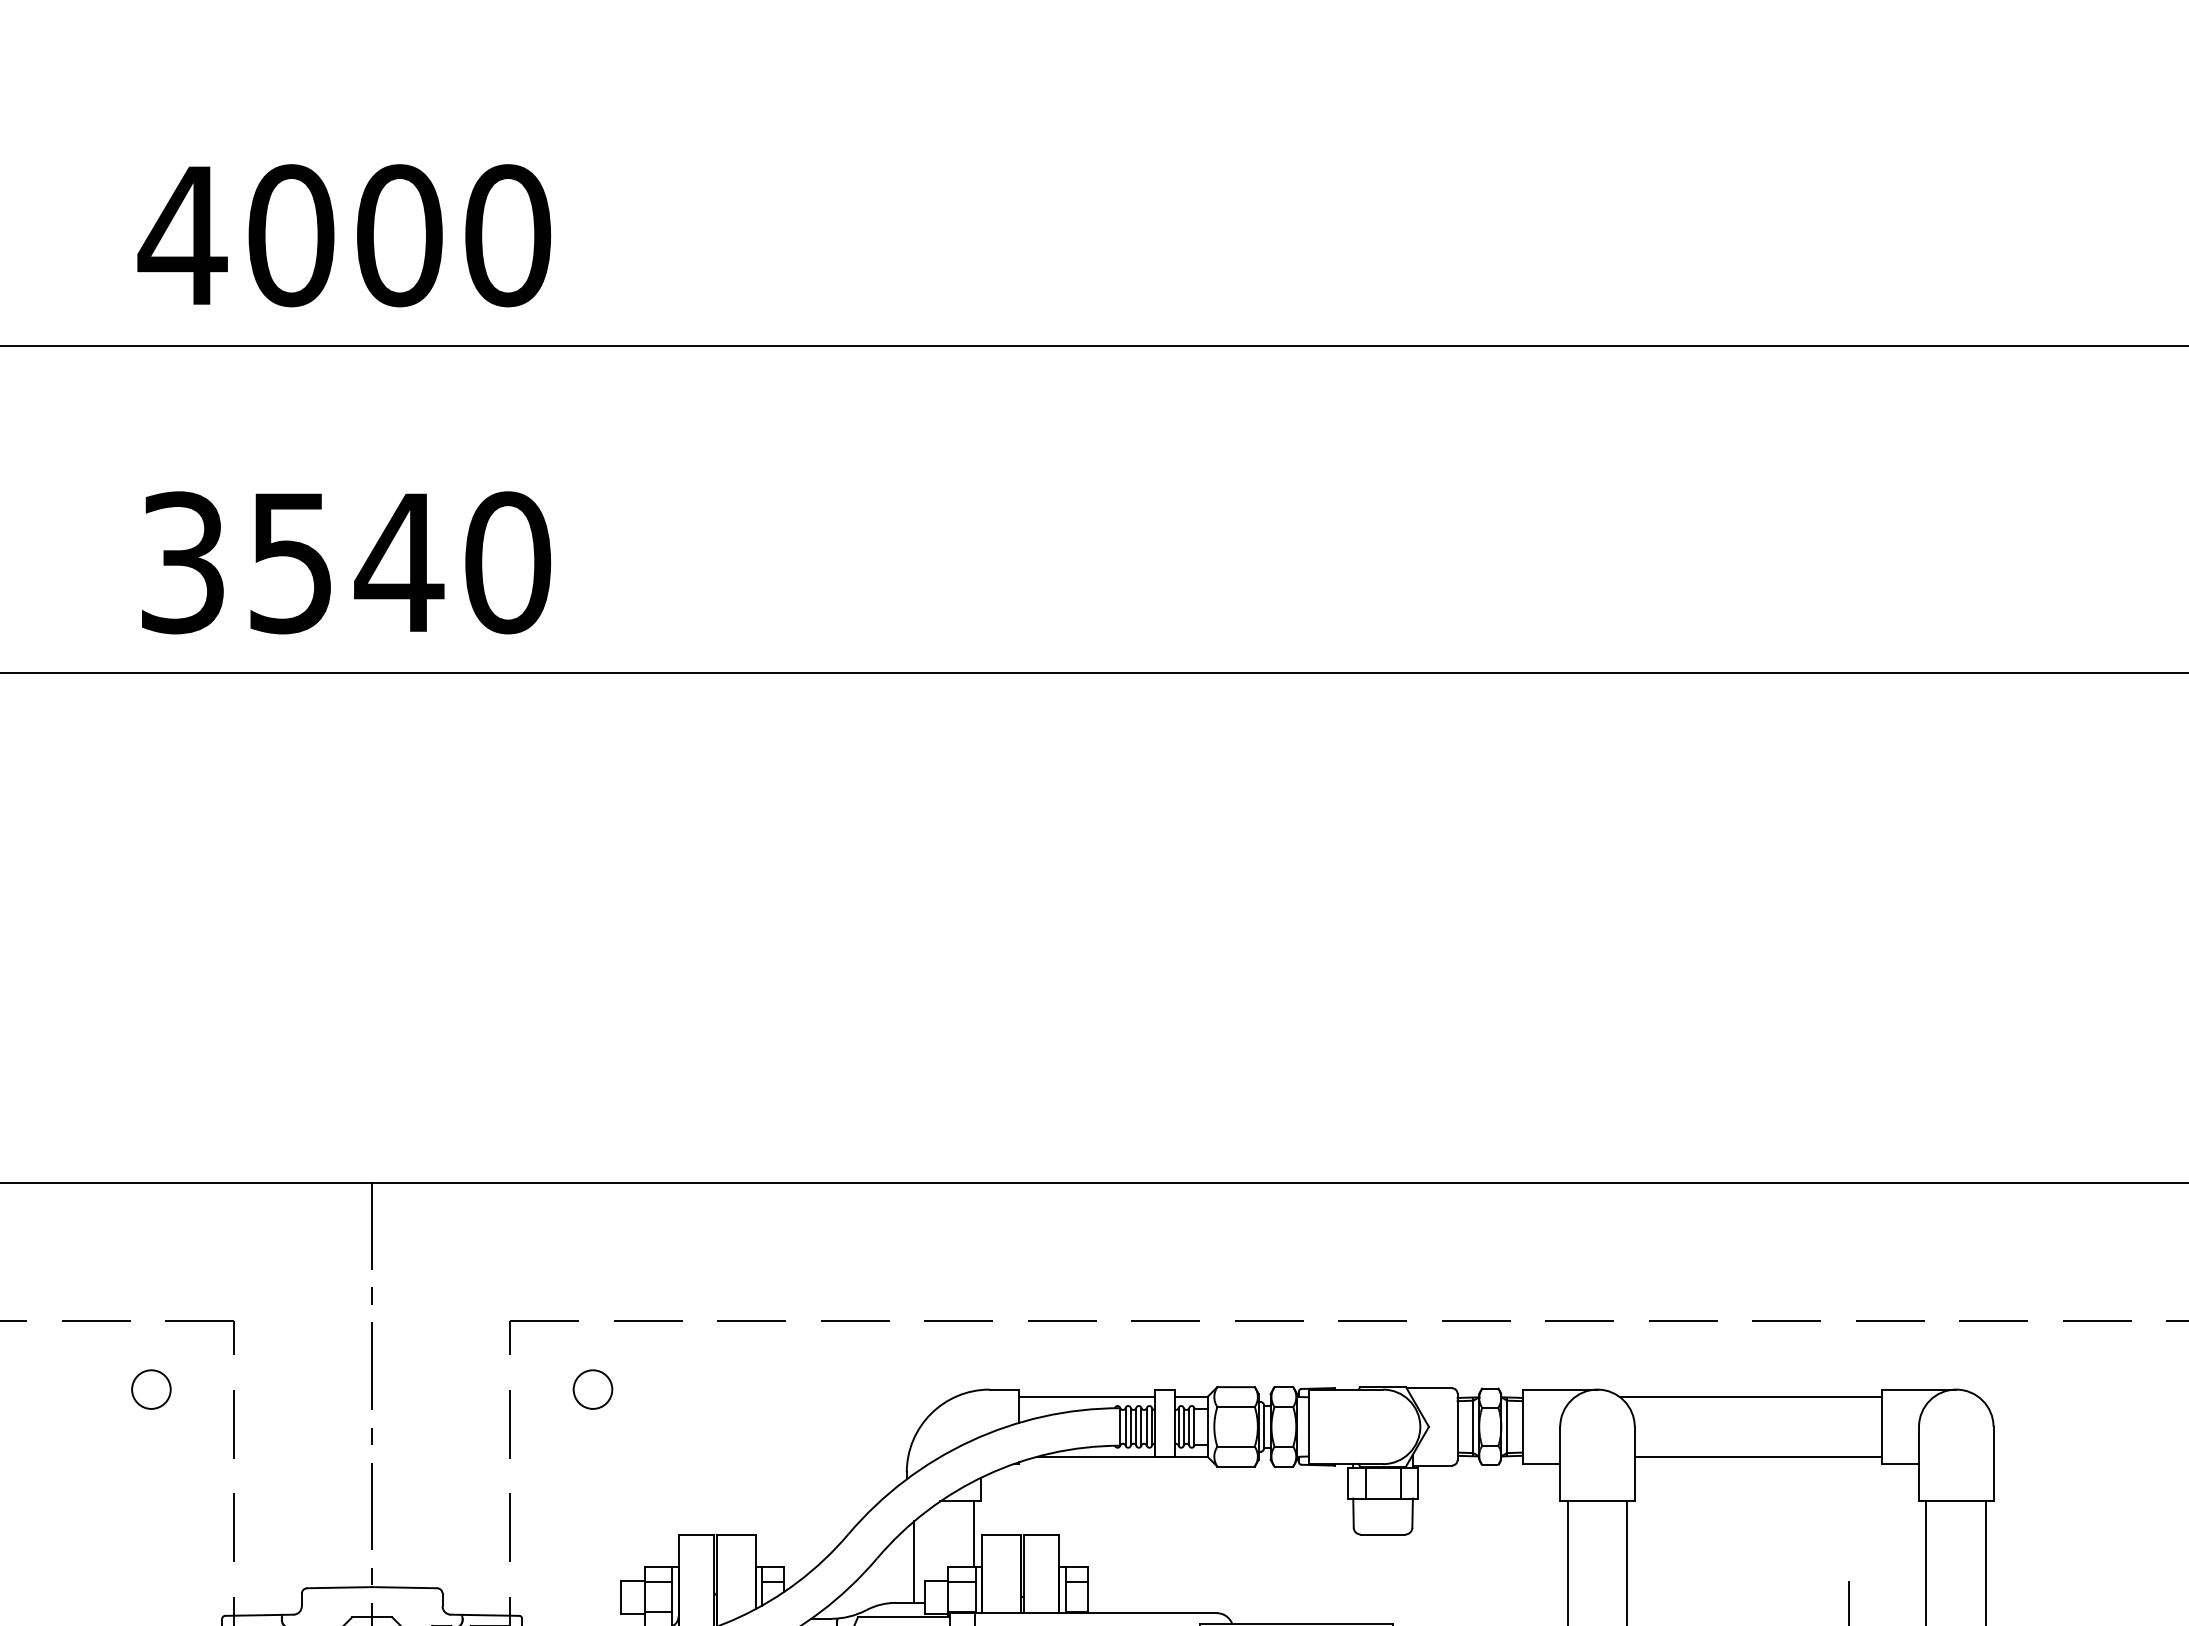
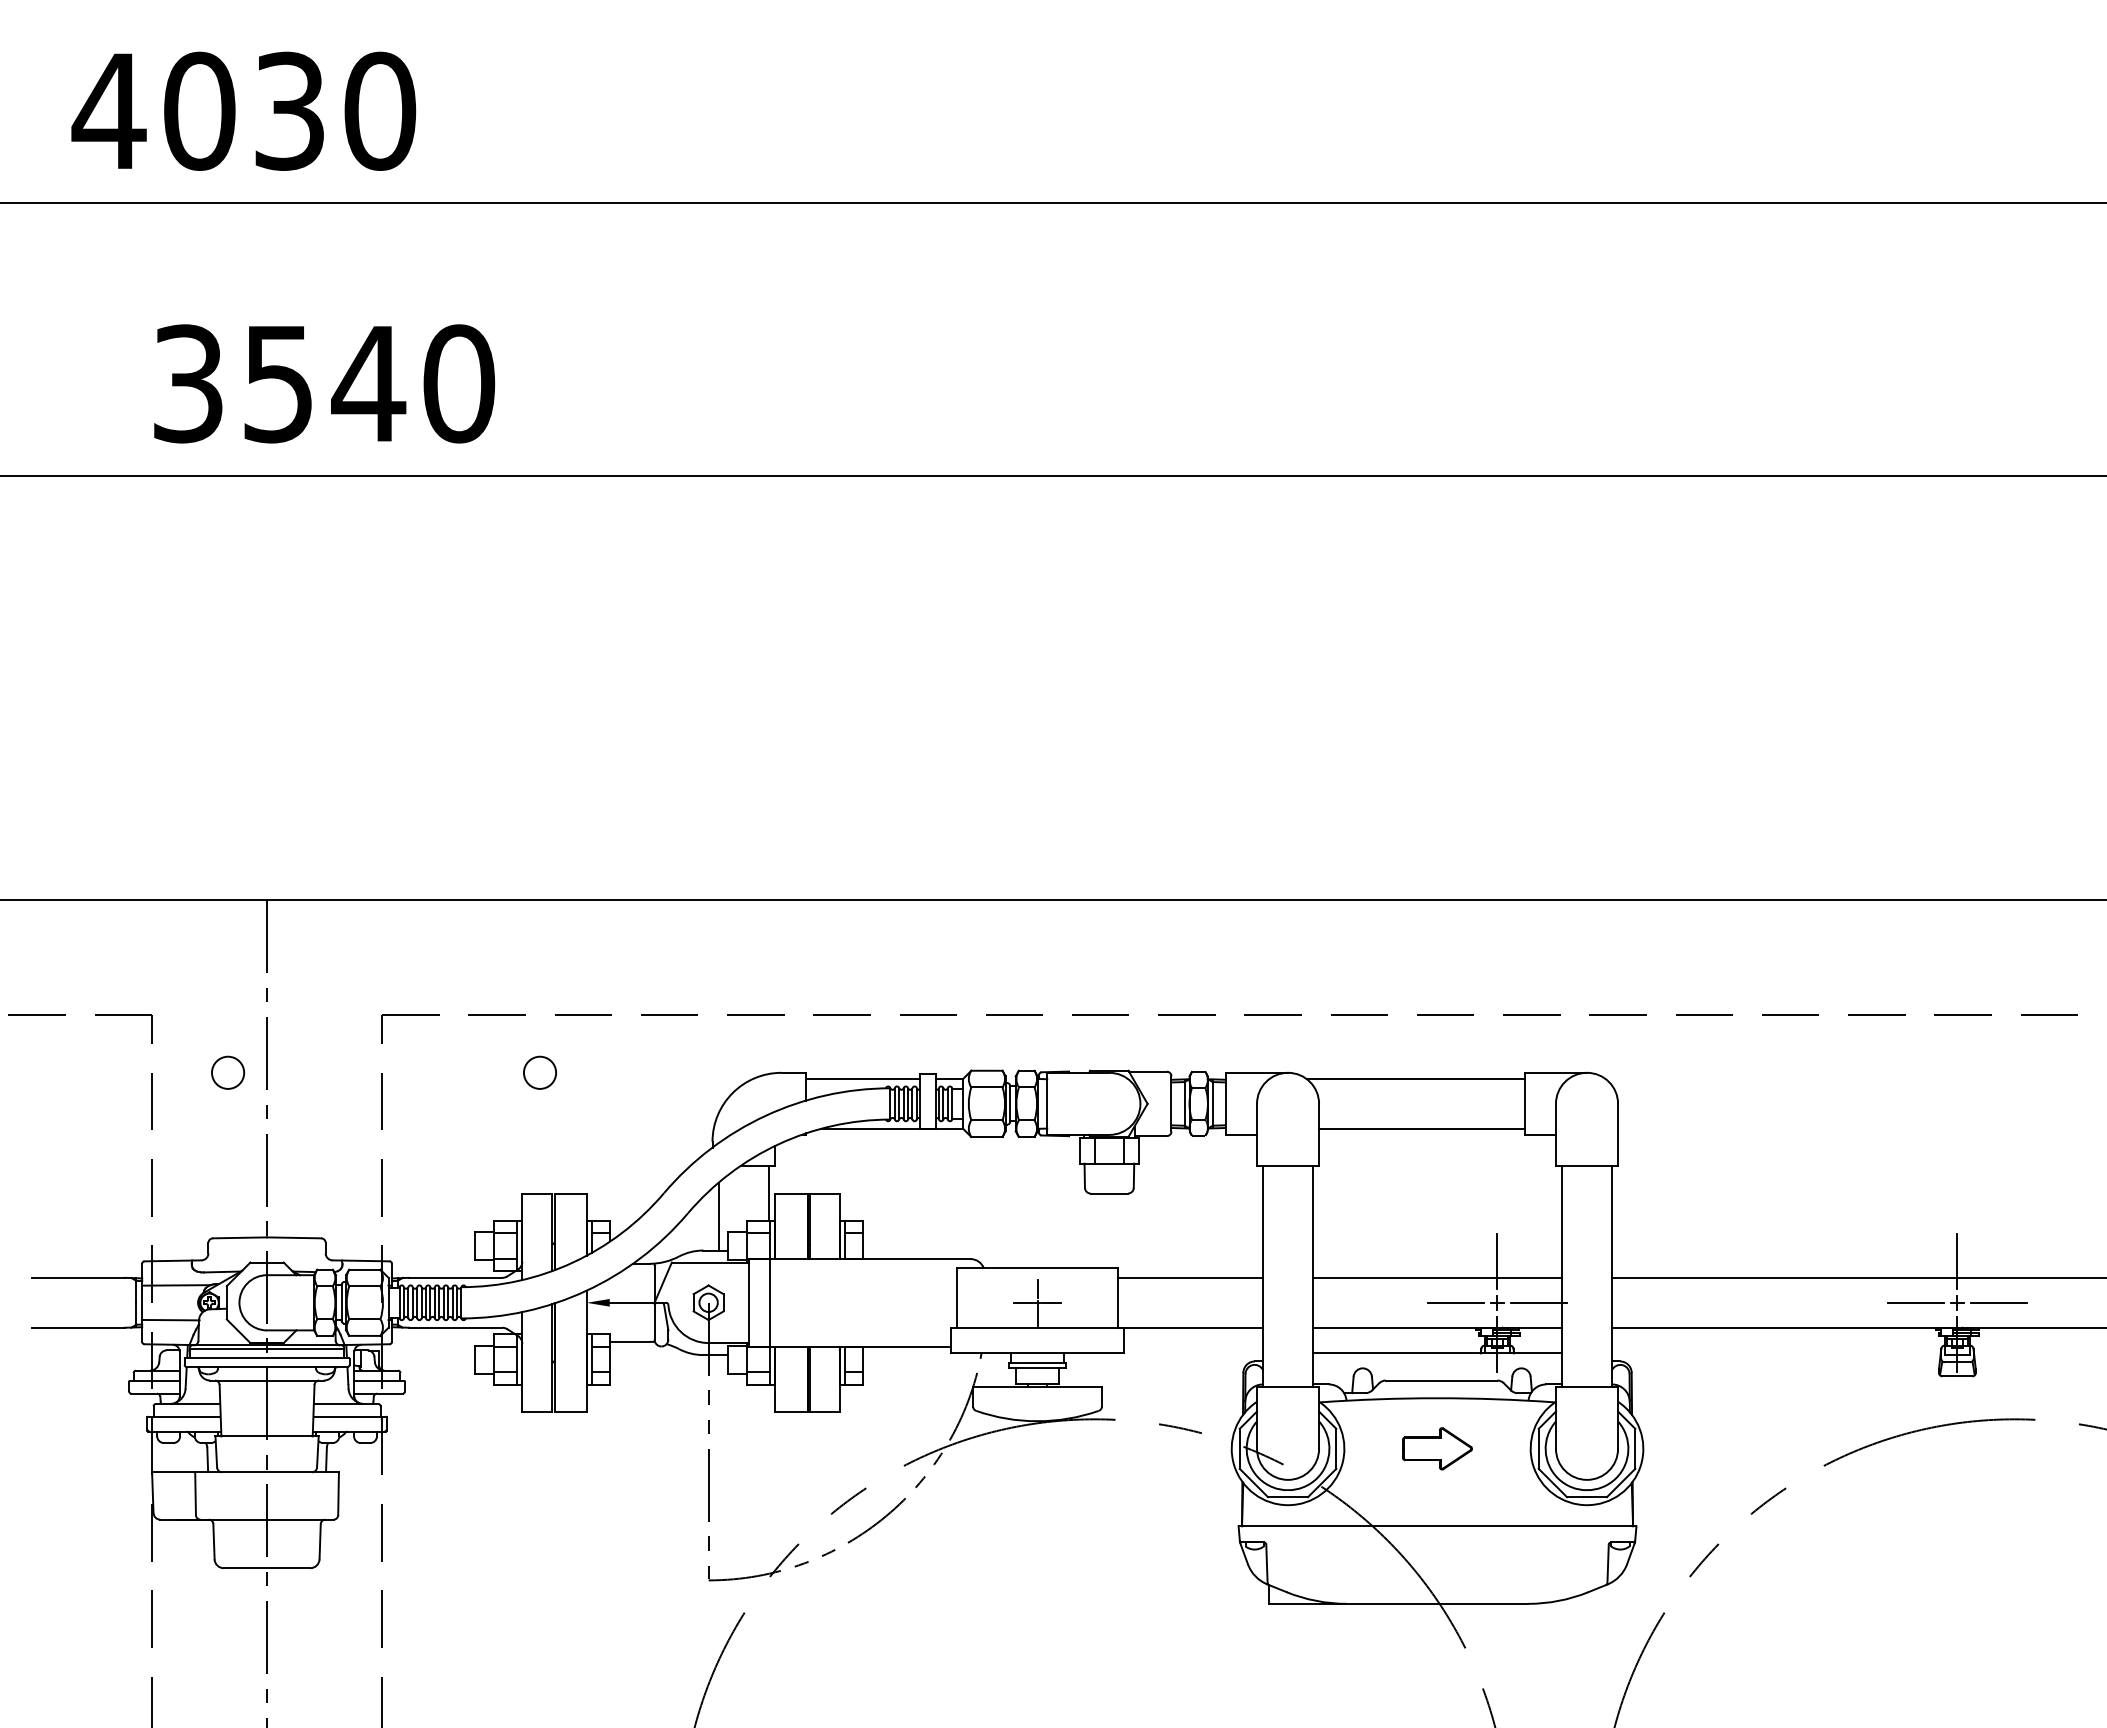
text: (399, 234) -> (289, 110), 4000 -> 4030
text: (346, 562) -> (324, 383), moved
circle: (151, 1389) -> (228, 1072), moved
circle: (592, 1389) -> (539, 1072), moved

